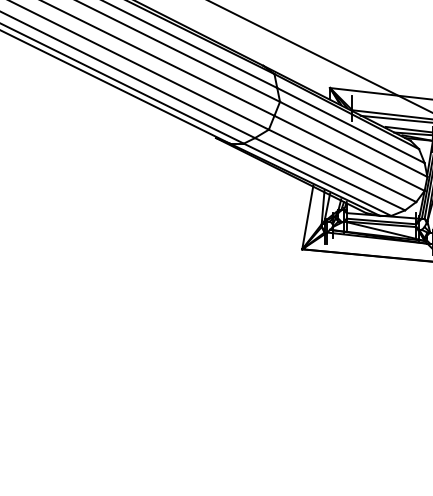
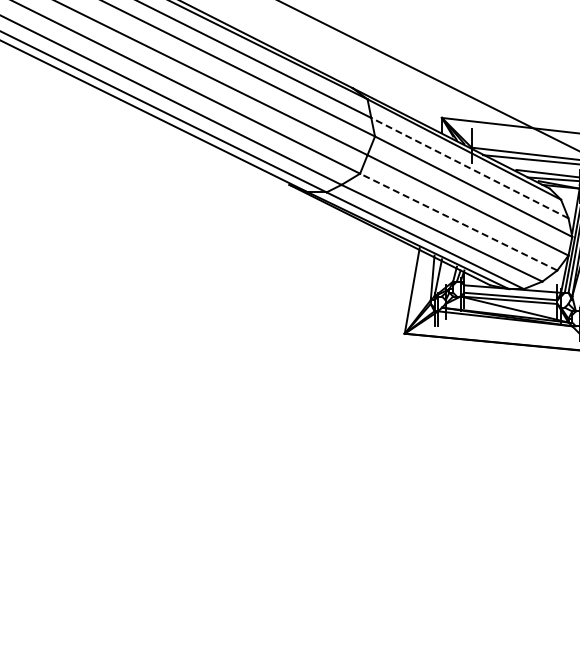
line: (350, 125) -> (469, 168), solid -> dashed
line: (342, 166) -> (458, 222), solid -> dashed

